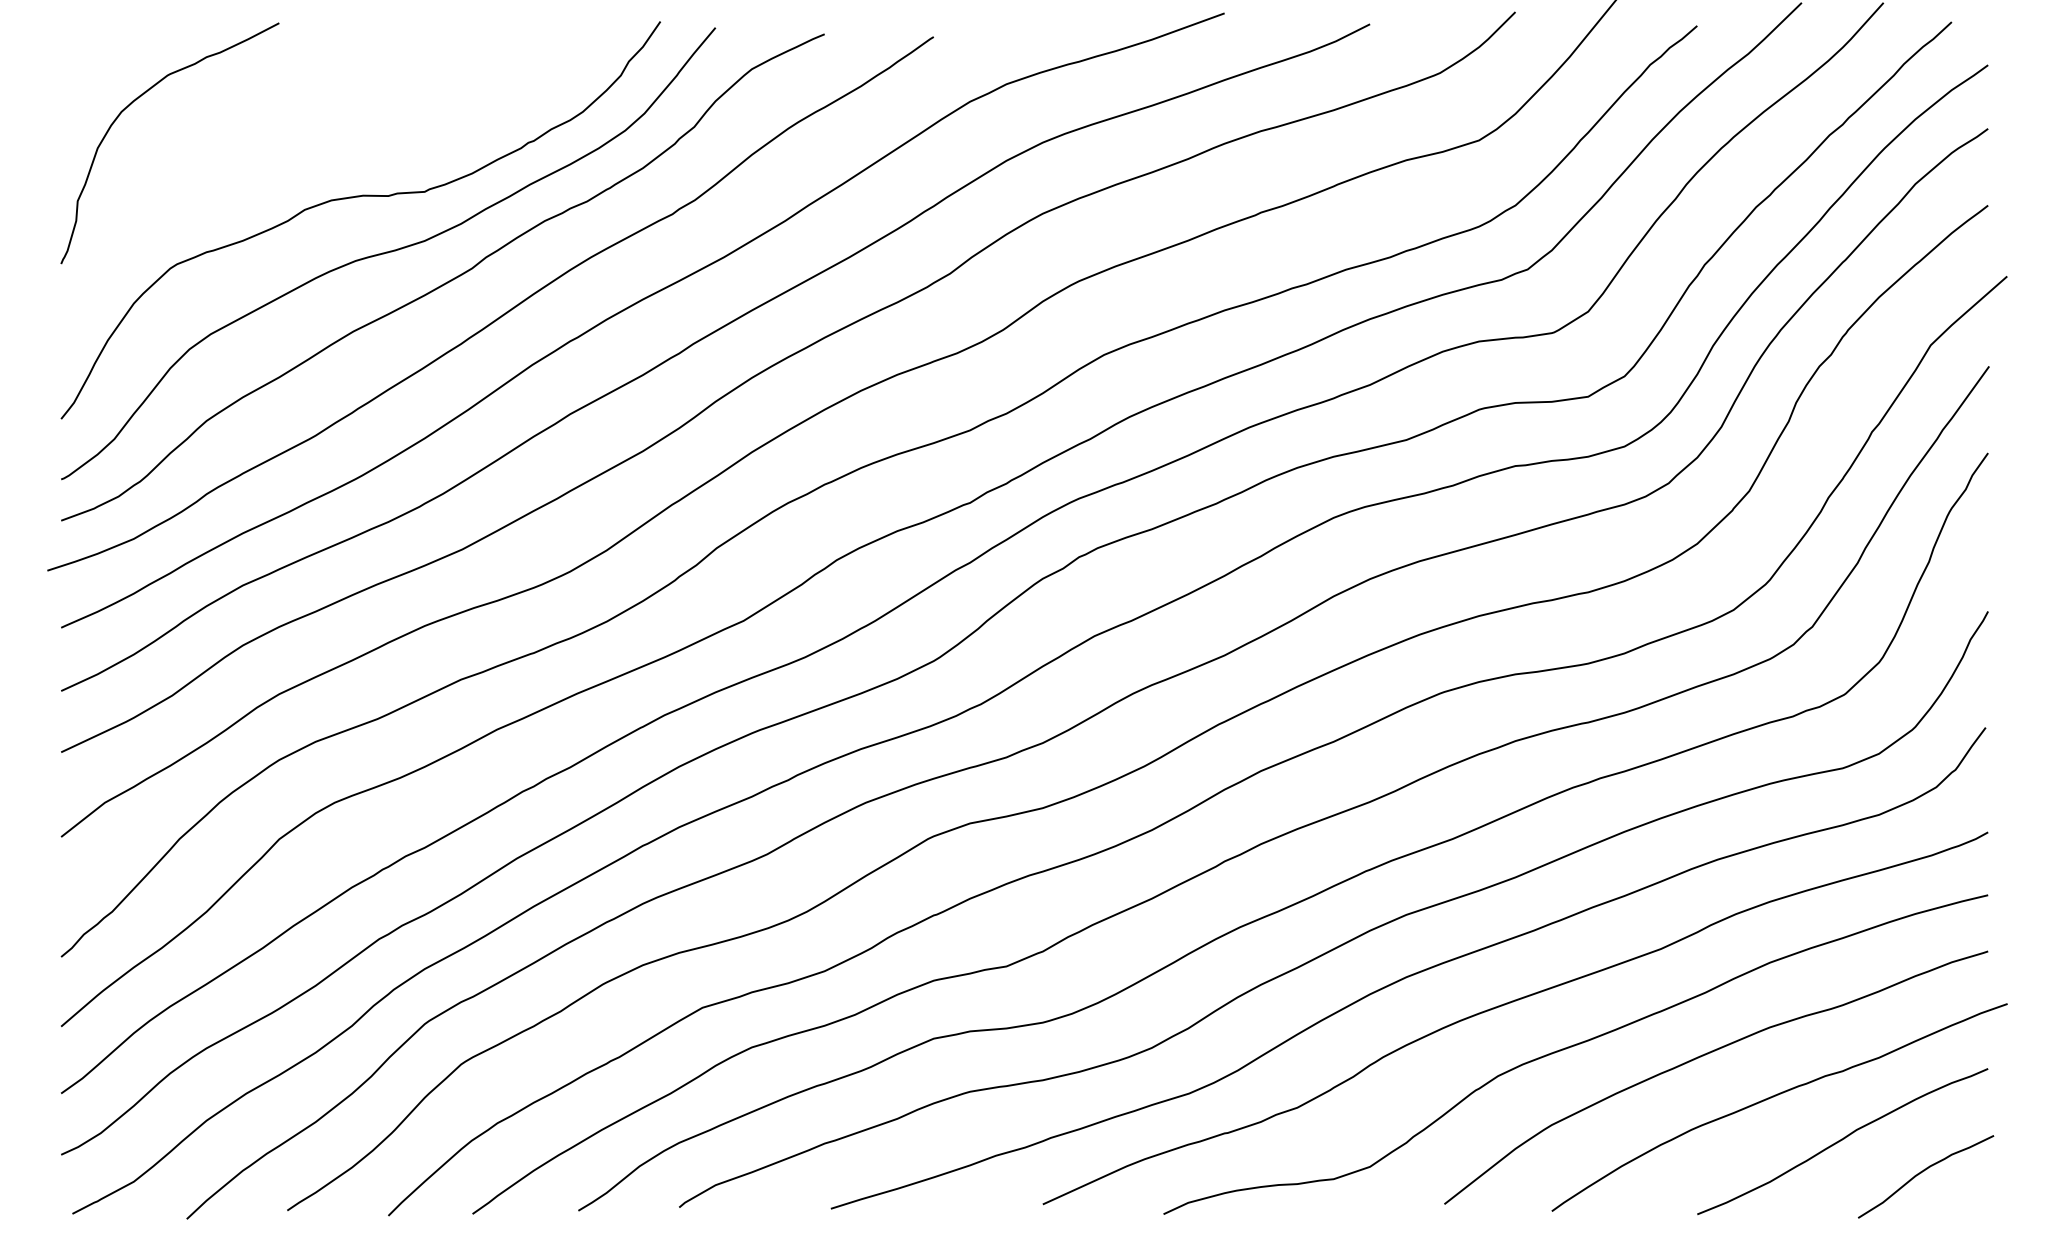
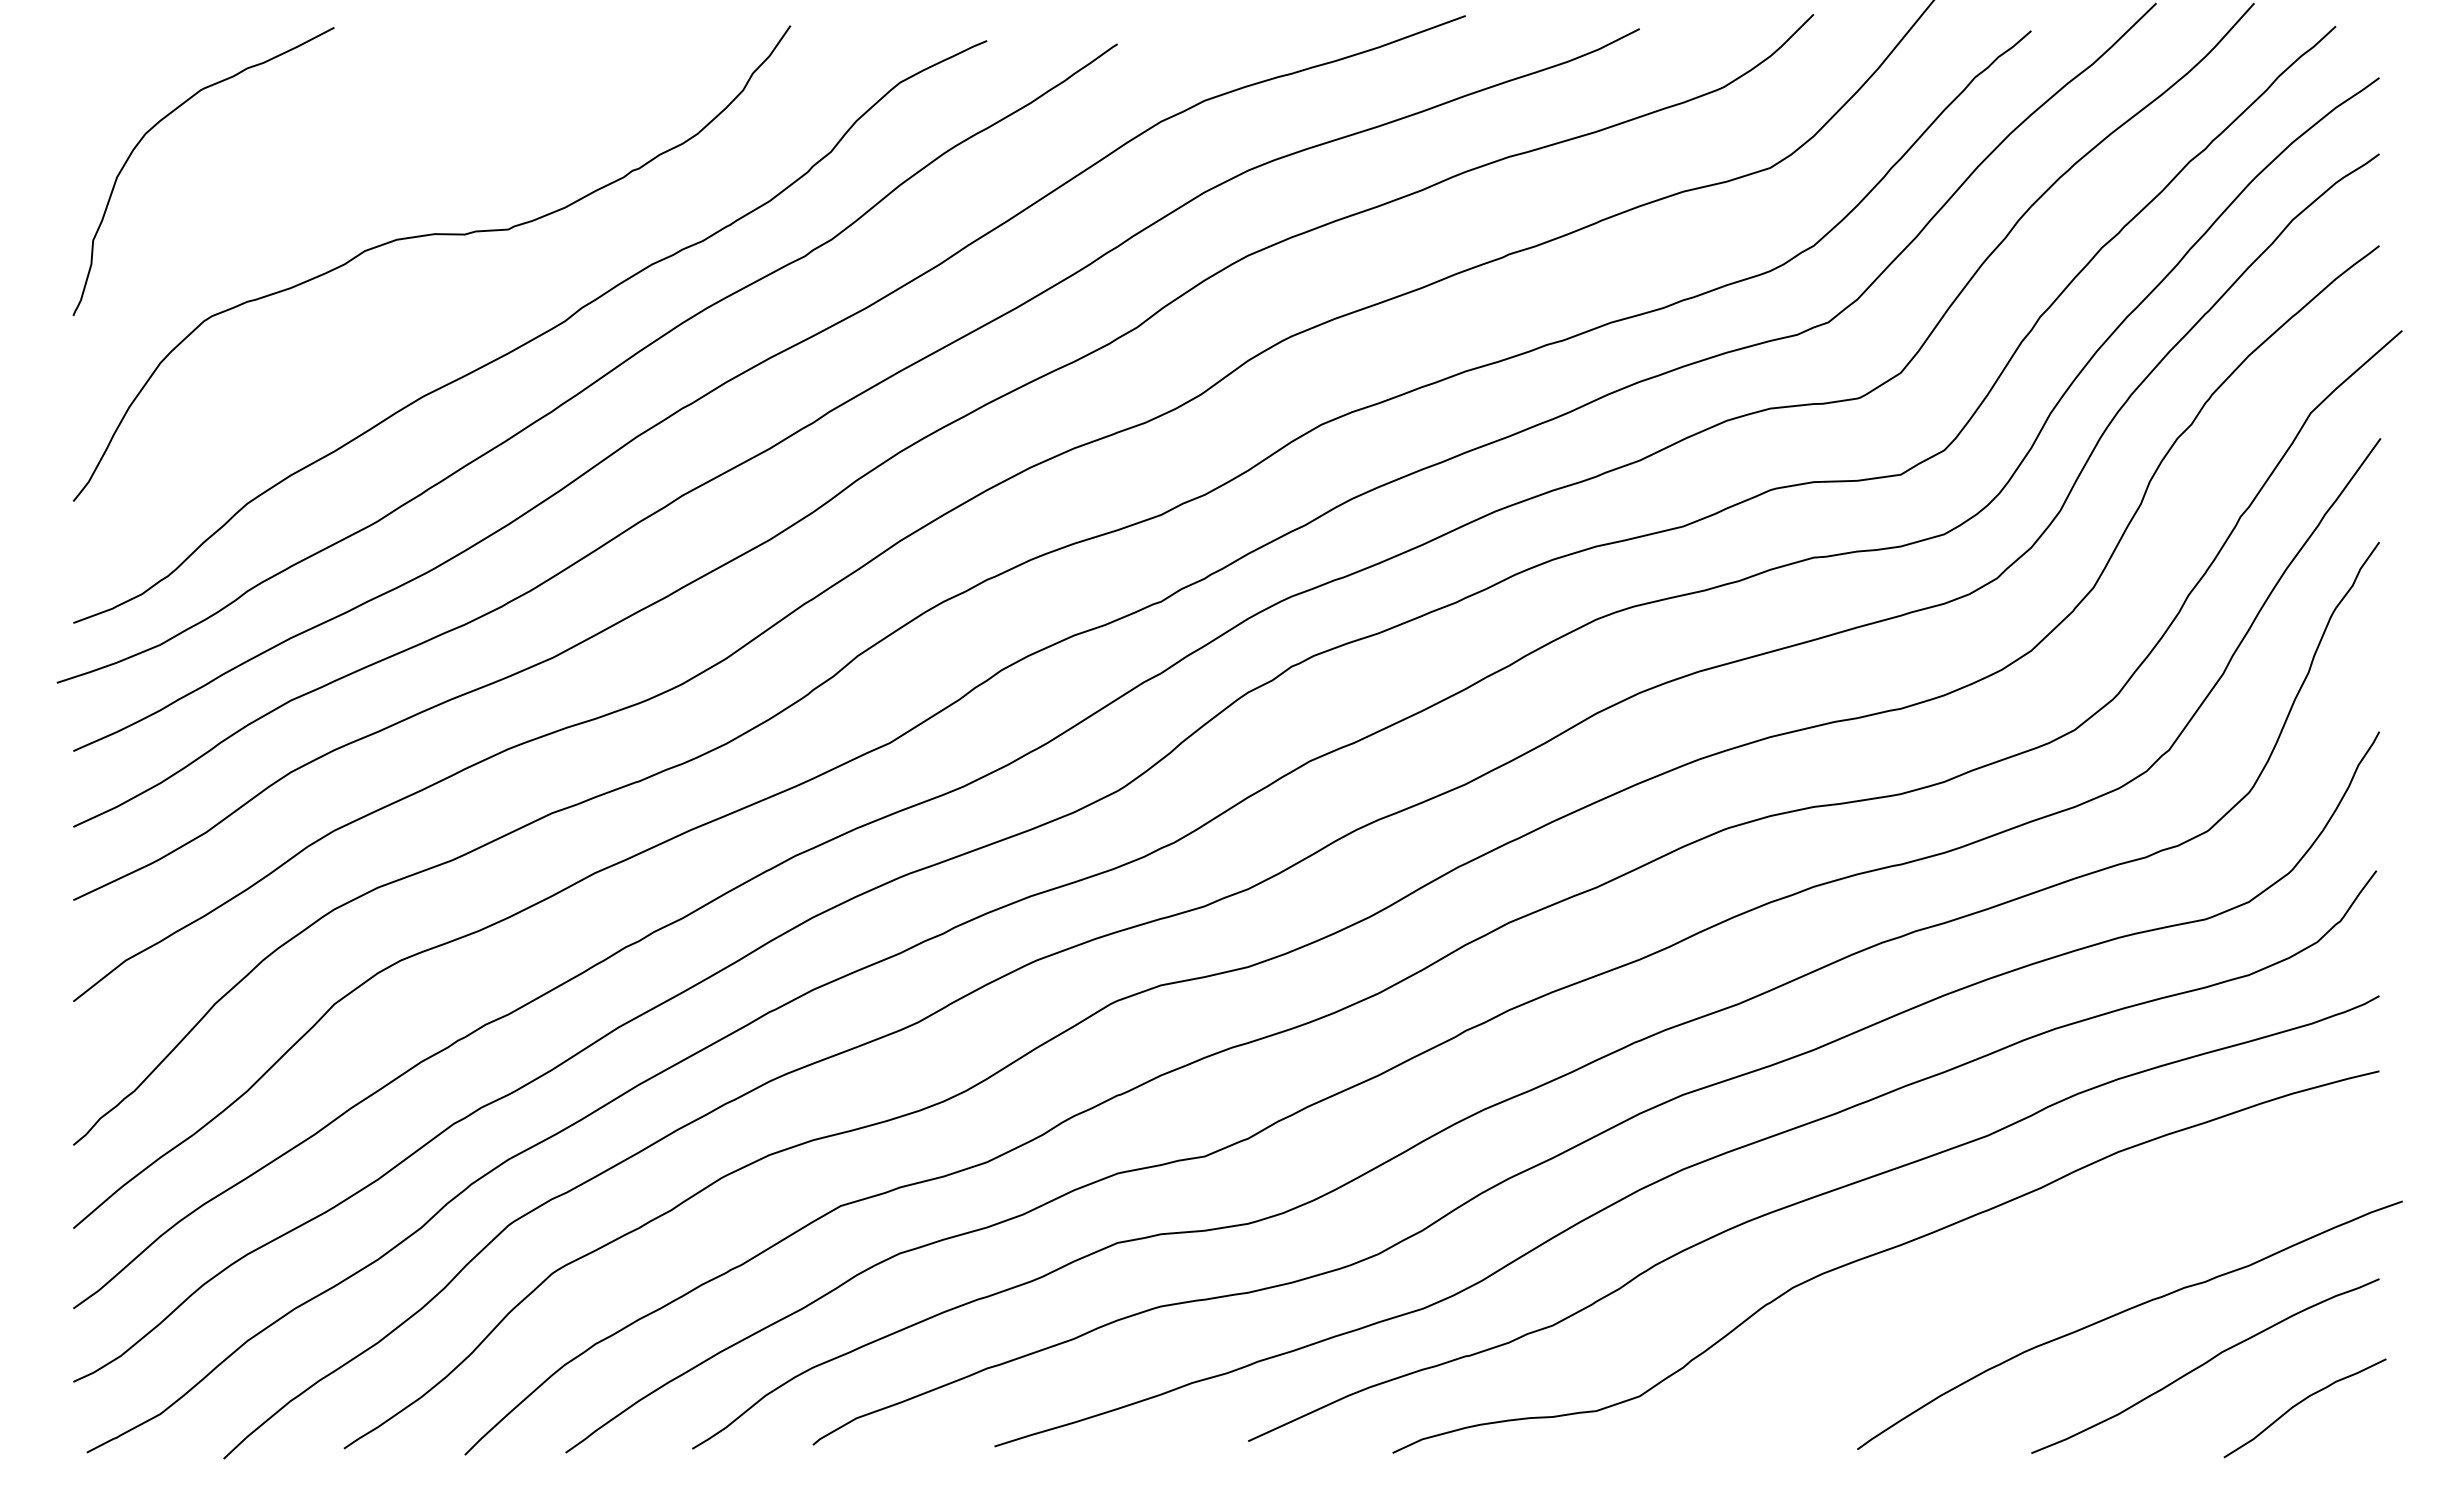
curve: (388, 252) -> (464, 302), removed
curve: (1706, 1055) -> (2042, 1262), removed

